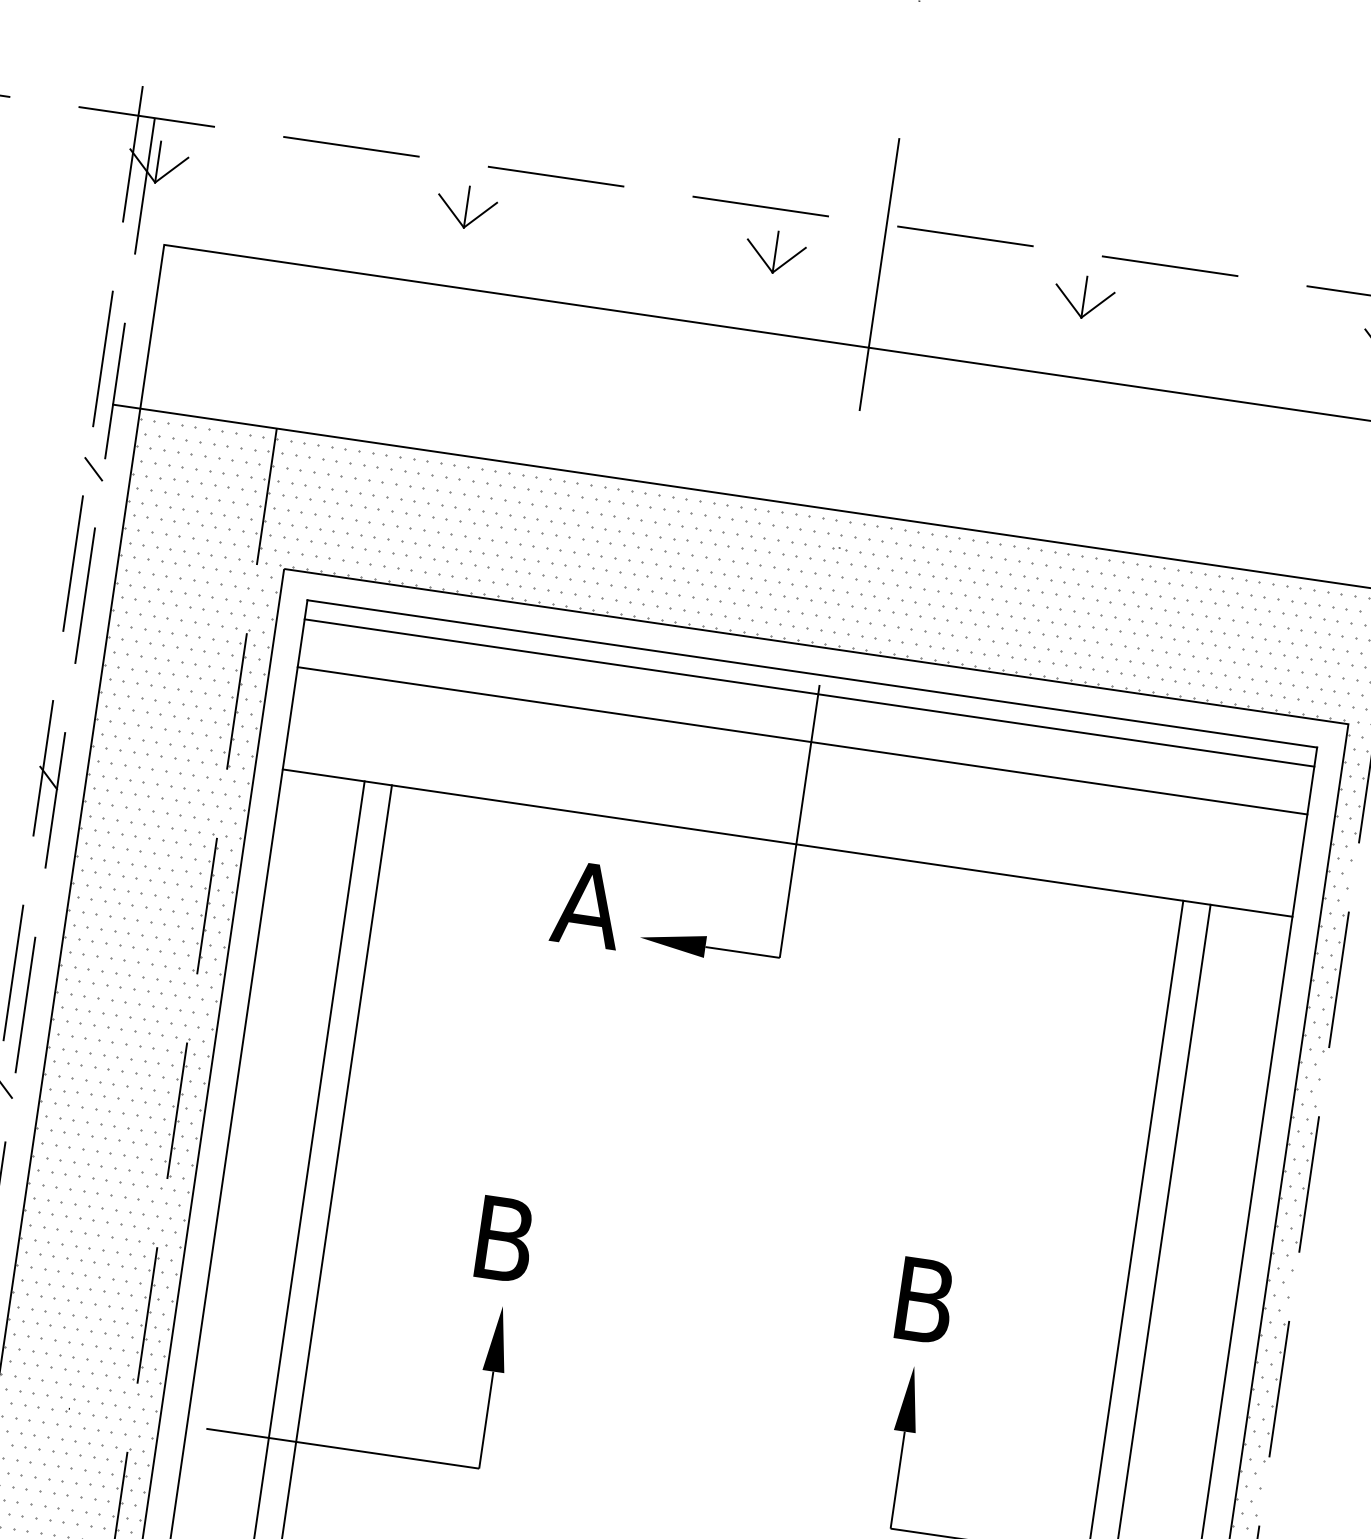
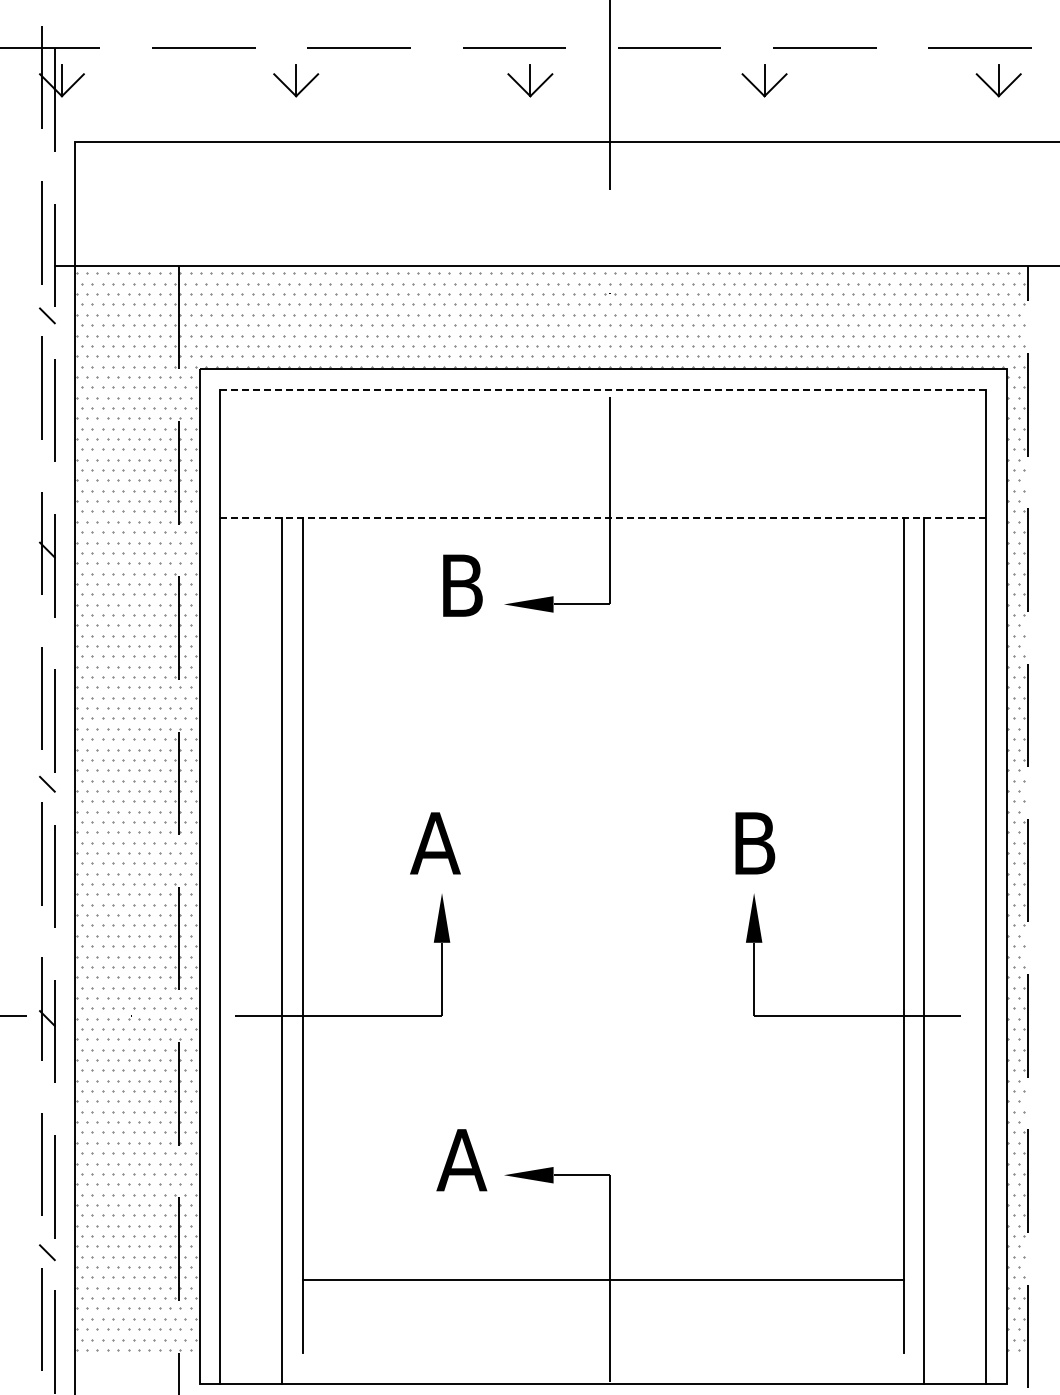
line: (812, 674) -> (603, 390), solid -> dashed
line: (809, 693) -> (603, 404), removed
line: (802, 740) -> (603, 440), removed
line: (787, 843) -> (603, 518), solid -> dashed
text: (587, 904) -> (461, 585), A -> B
text: (503, 1239) -> (435, 843), B -> A

